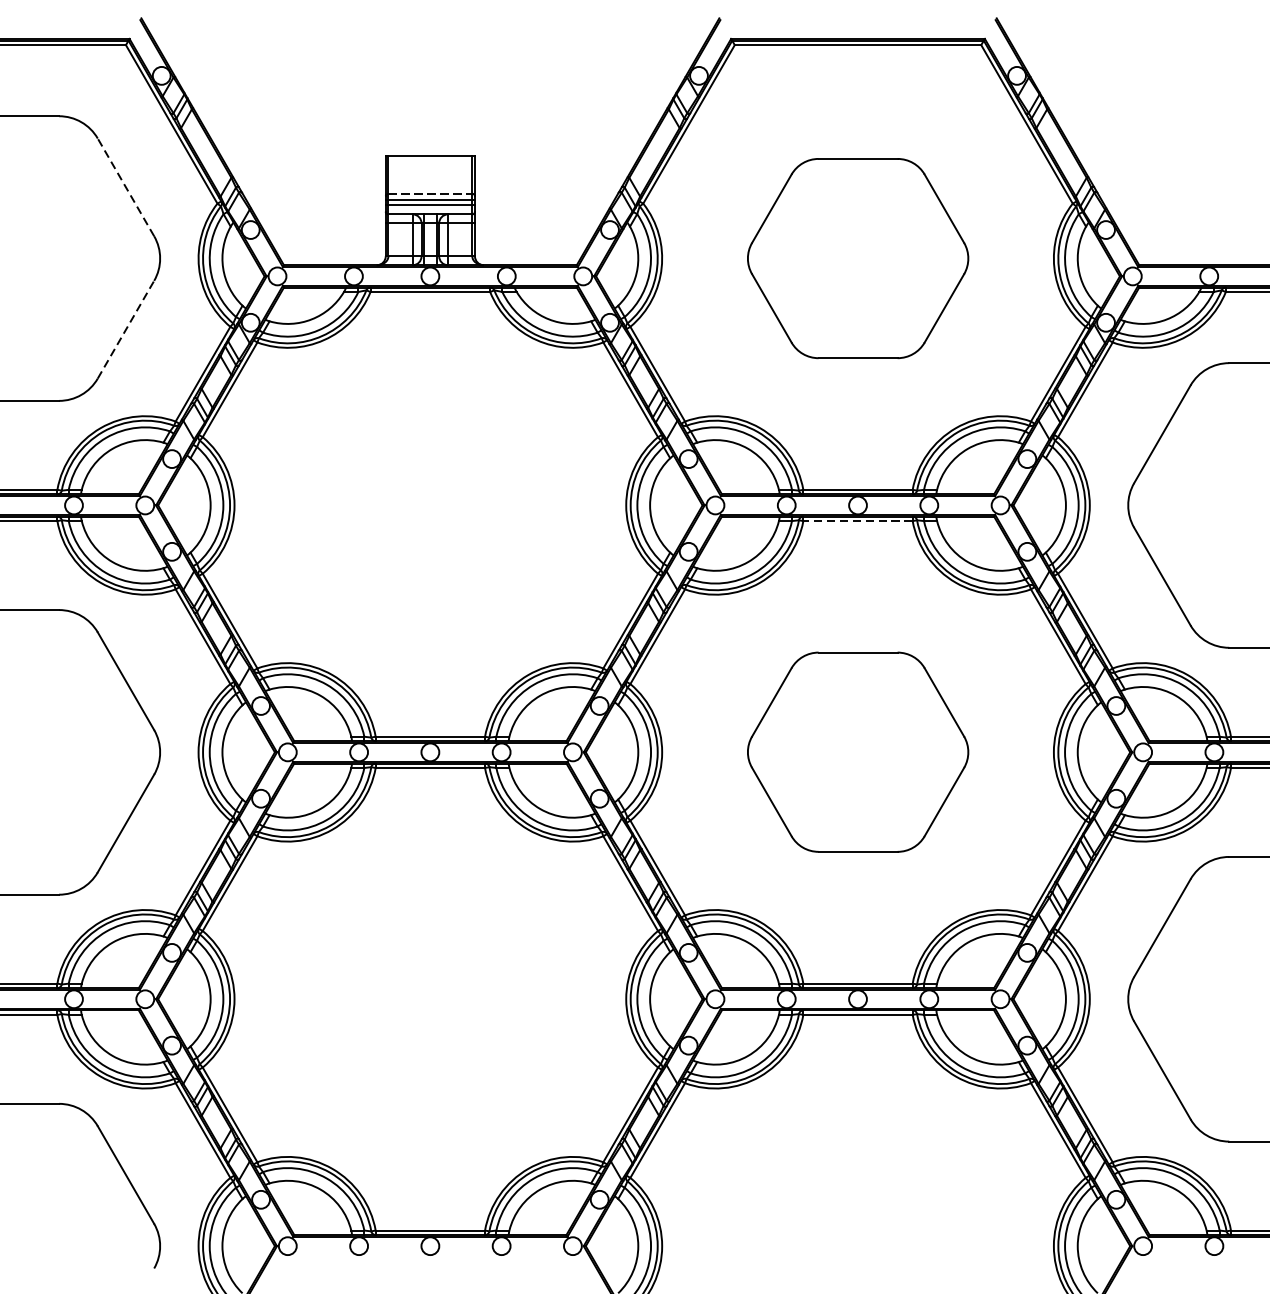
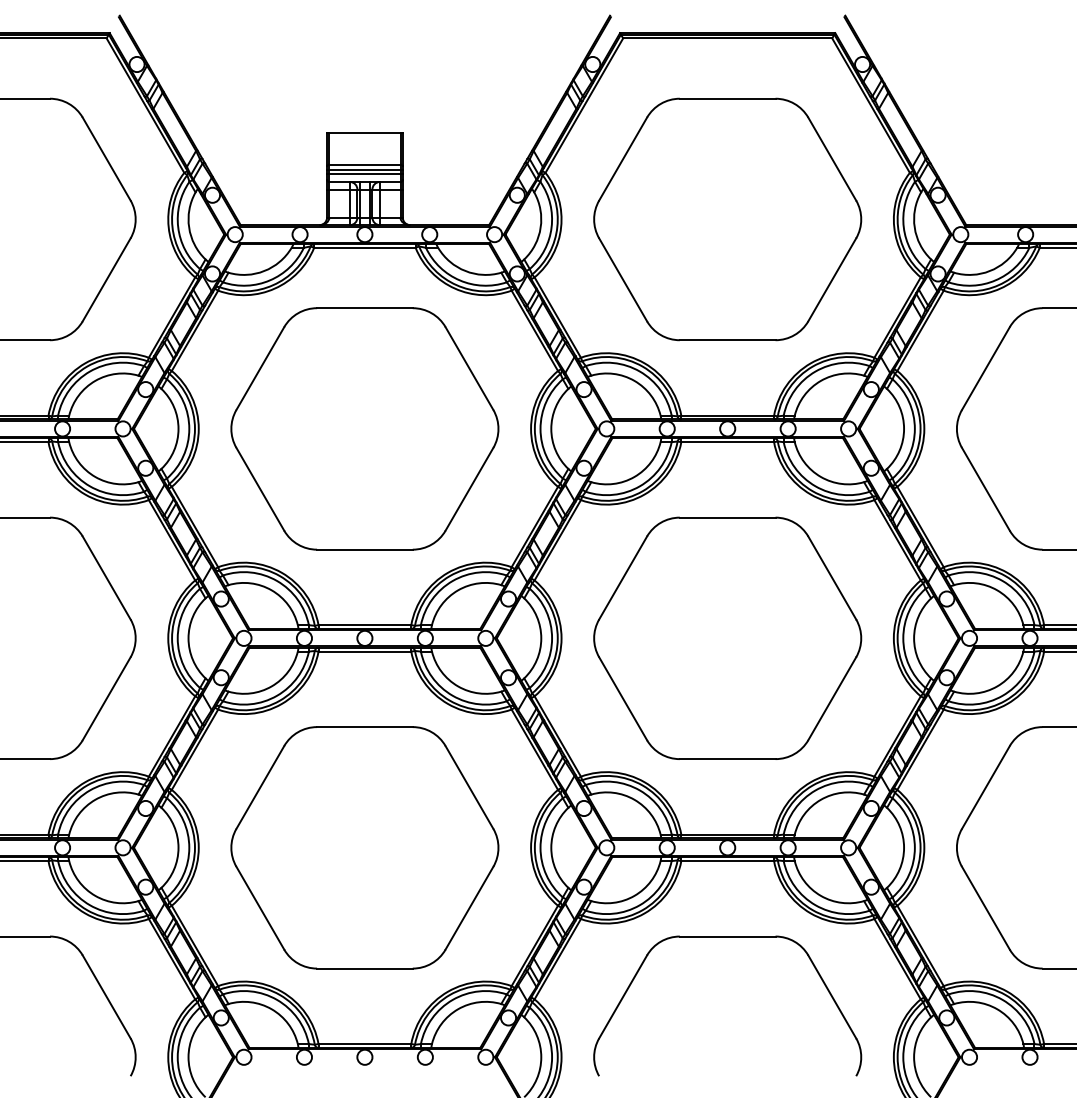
line: (125, 187) -> (106, 159), dashed -> solid
line: (429, 193) -> (364, 164), dashed -> solid
part: (857, 258) -> (727, 219), size x1.43
line: (125, 329) -> (106, 279), dashed -> solid
part: (429, 504) -> (364, 428), added
line: (857, 521) -> (727, 442), dashed -> solid
part: (857, 751) -> (727, 637), size x1.43
part: (429, 998) -> (364, 847), added
part: (857, 1104) -> (727, 937), added

